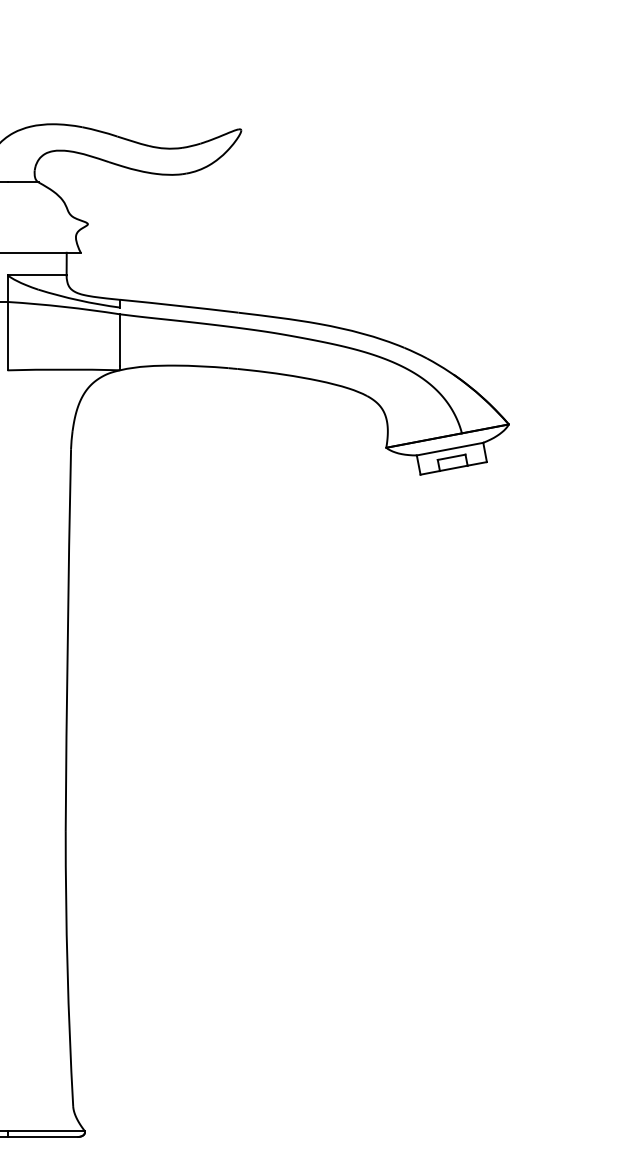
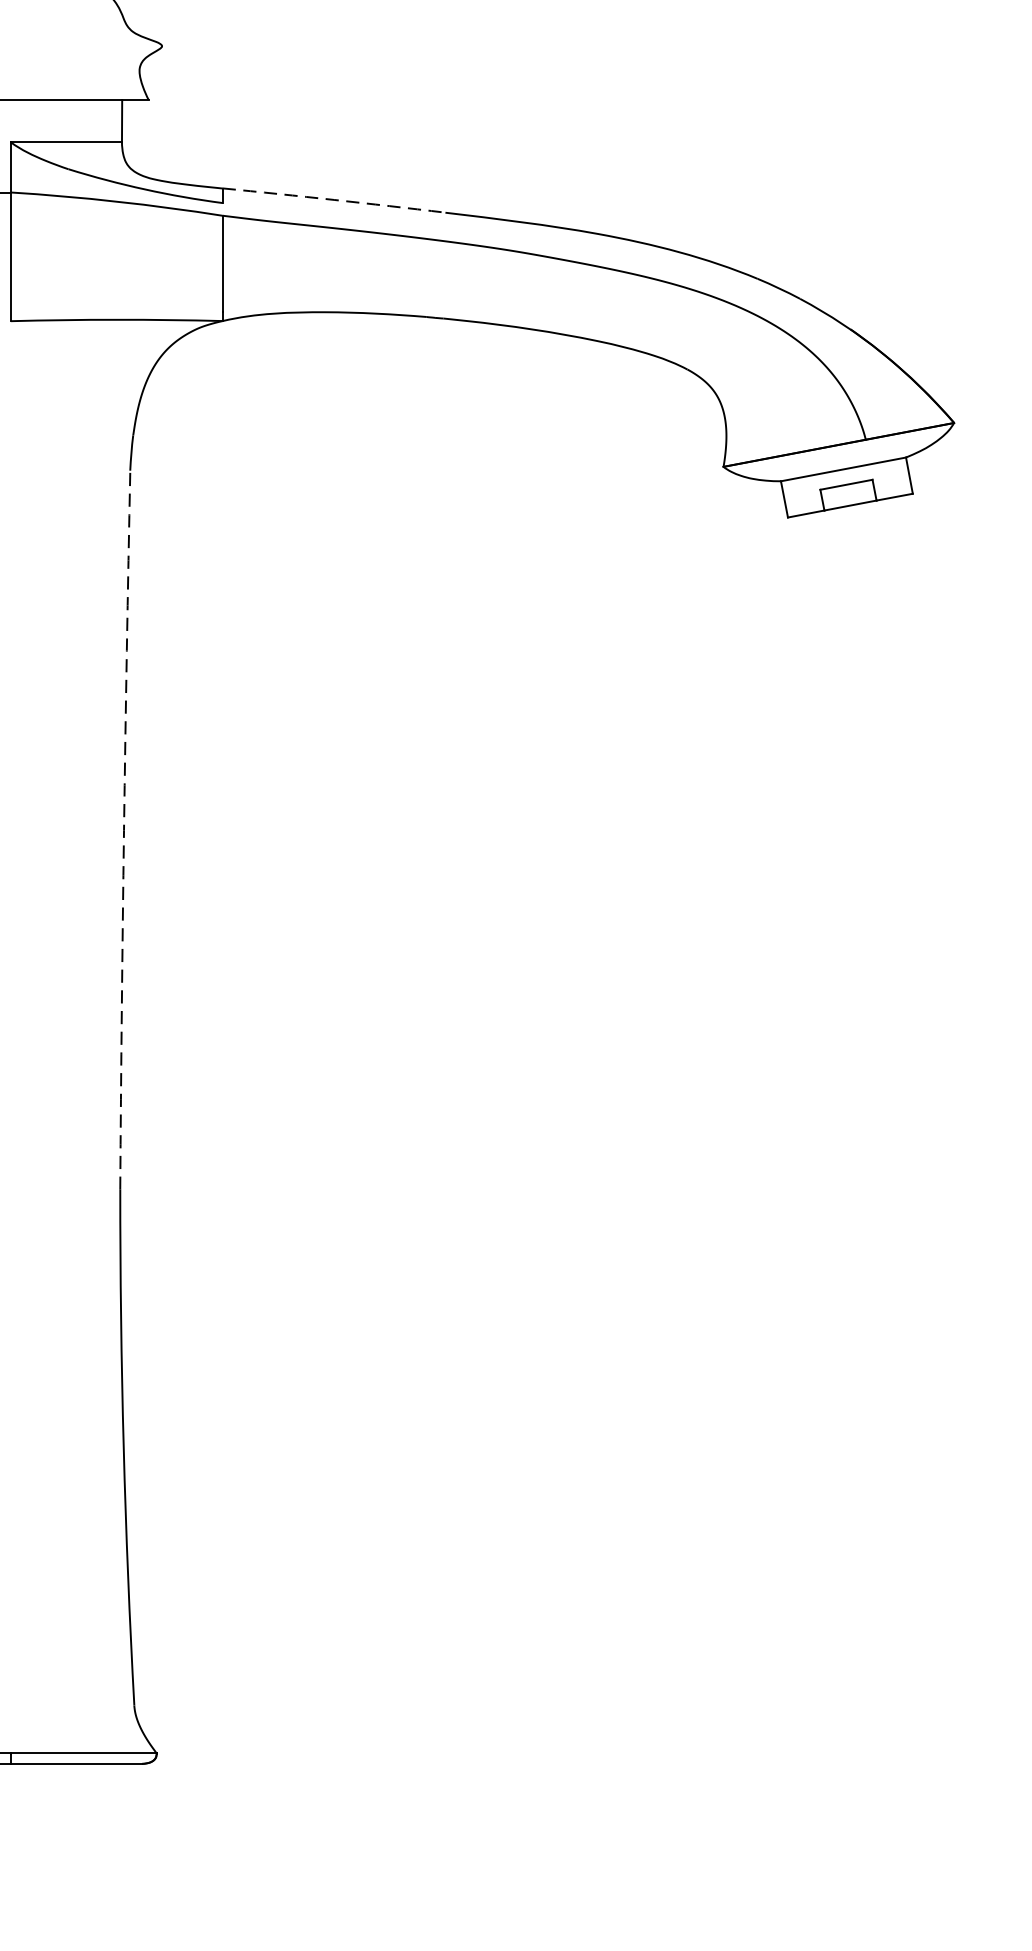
arc: (179, 305) -> (334, 199), solid -> dashed
arc: (67, 640) -> (123, 829), solid -> dashed

